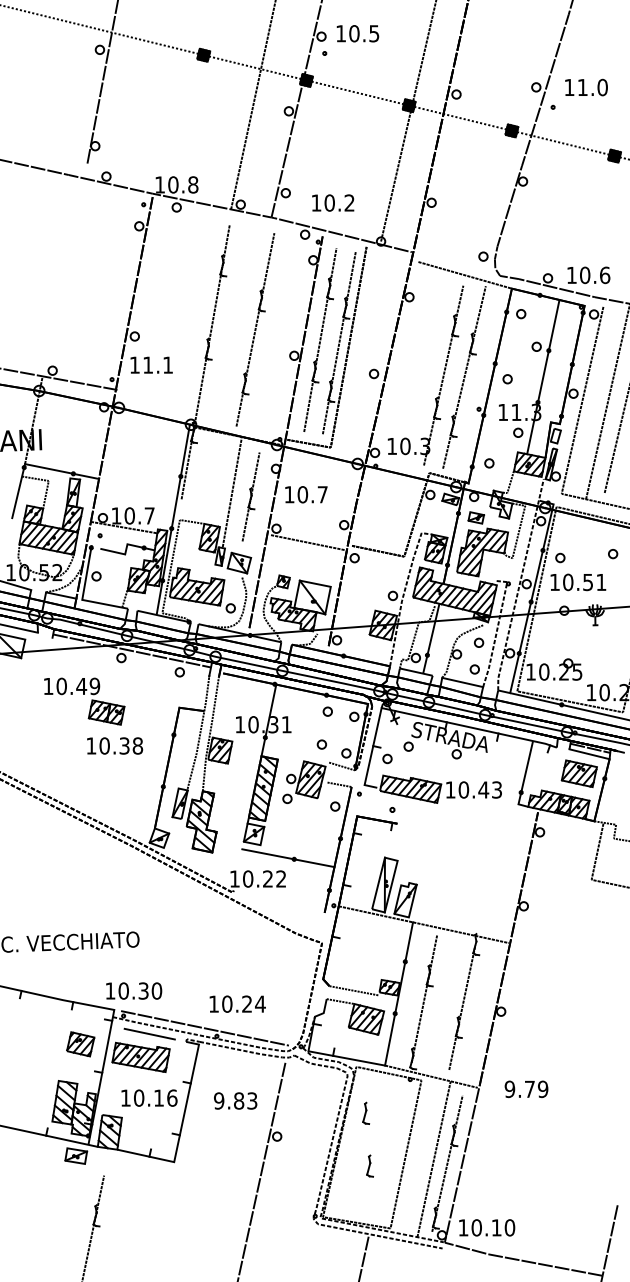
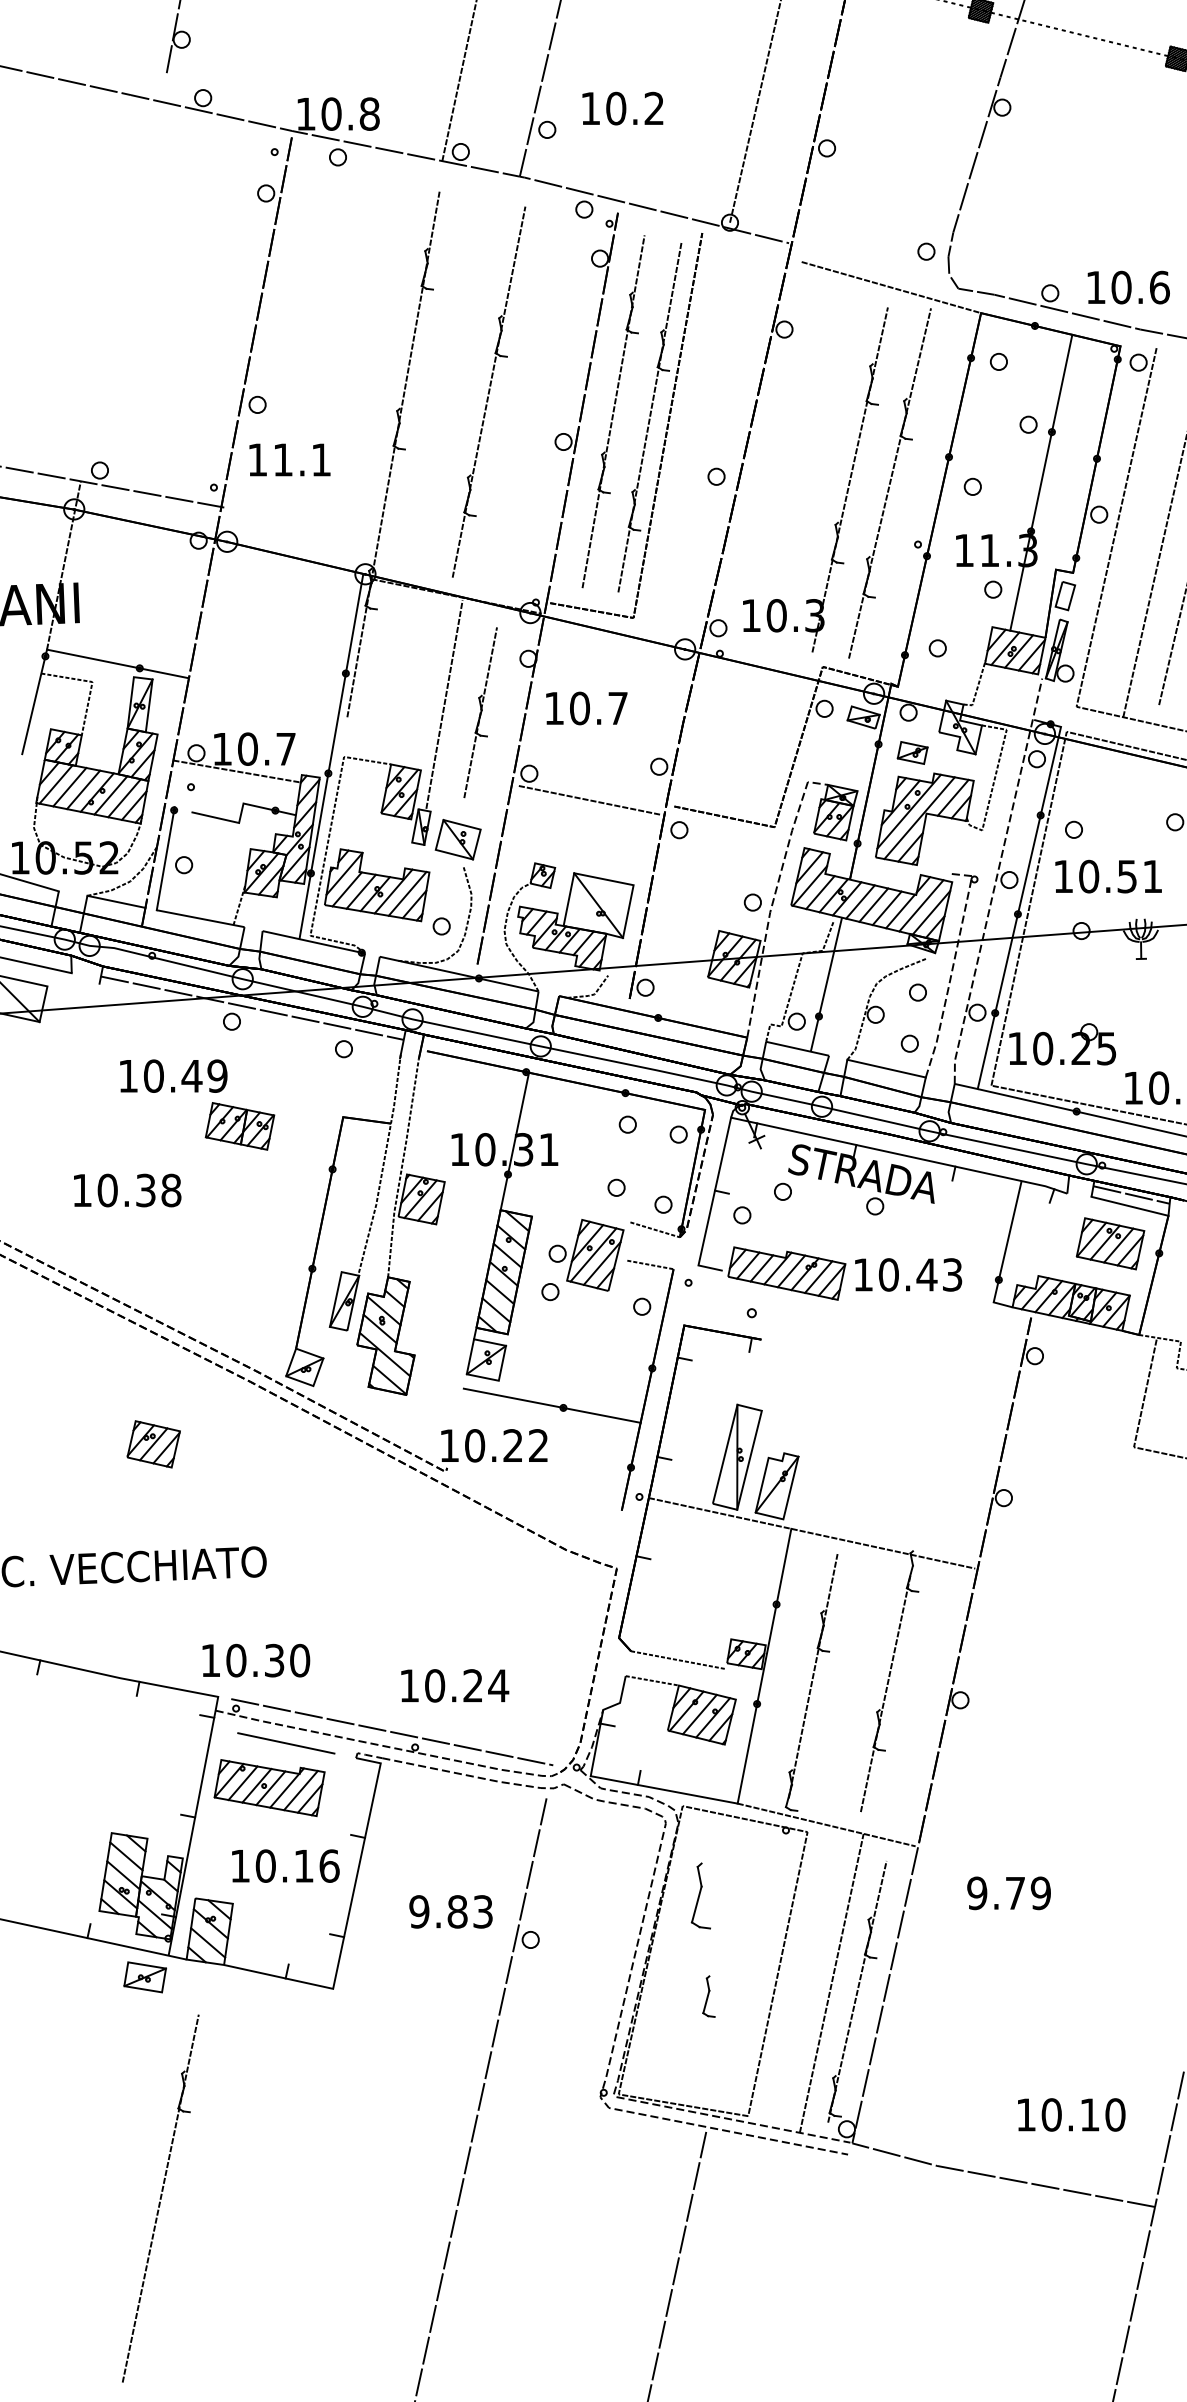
text: (333, 202) -> (623, 107), moved
part: (90, 703) -> (209, 1108), moved
text: (115, 745) -> (128, 1189), moved
part: (80, 1044) -> (153, 1444), moved
text: (526, 1089) -> (1009, 1893), moved
text: (235, 1100) -> (450, 1910), moved
part: (366, 1112) -> (702, 1893), size x1.6
text: (487, 1227) -> (1072, 2114), moved

